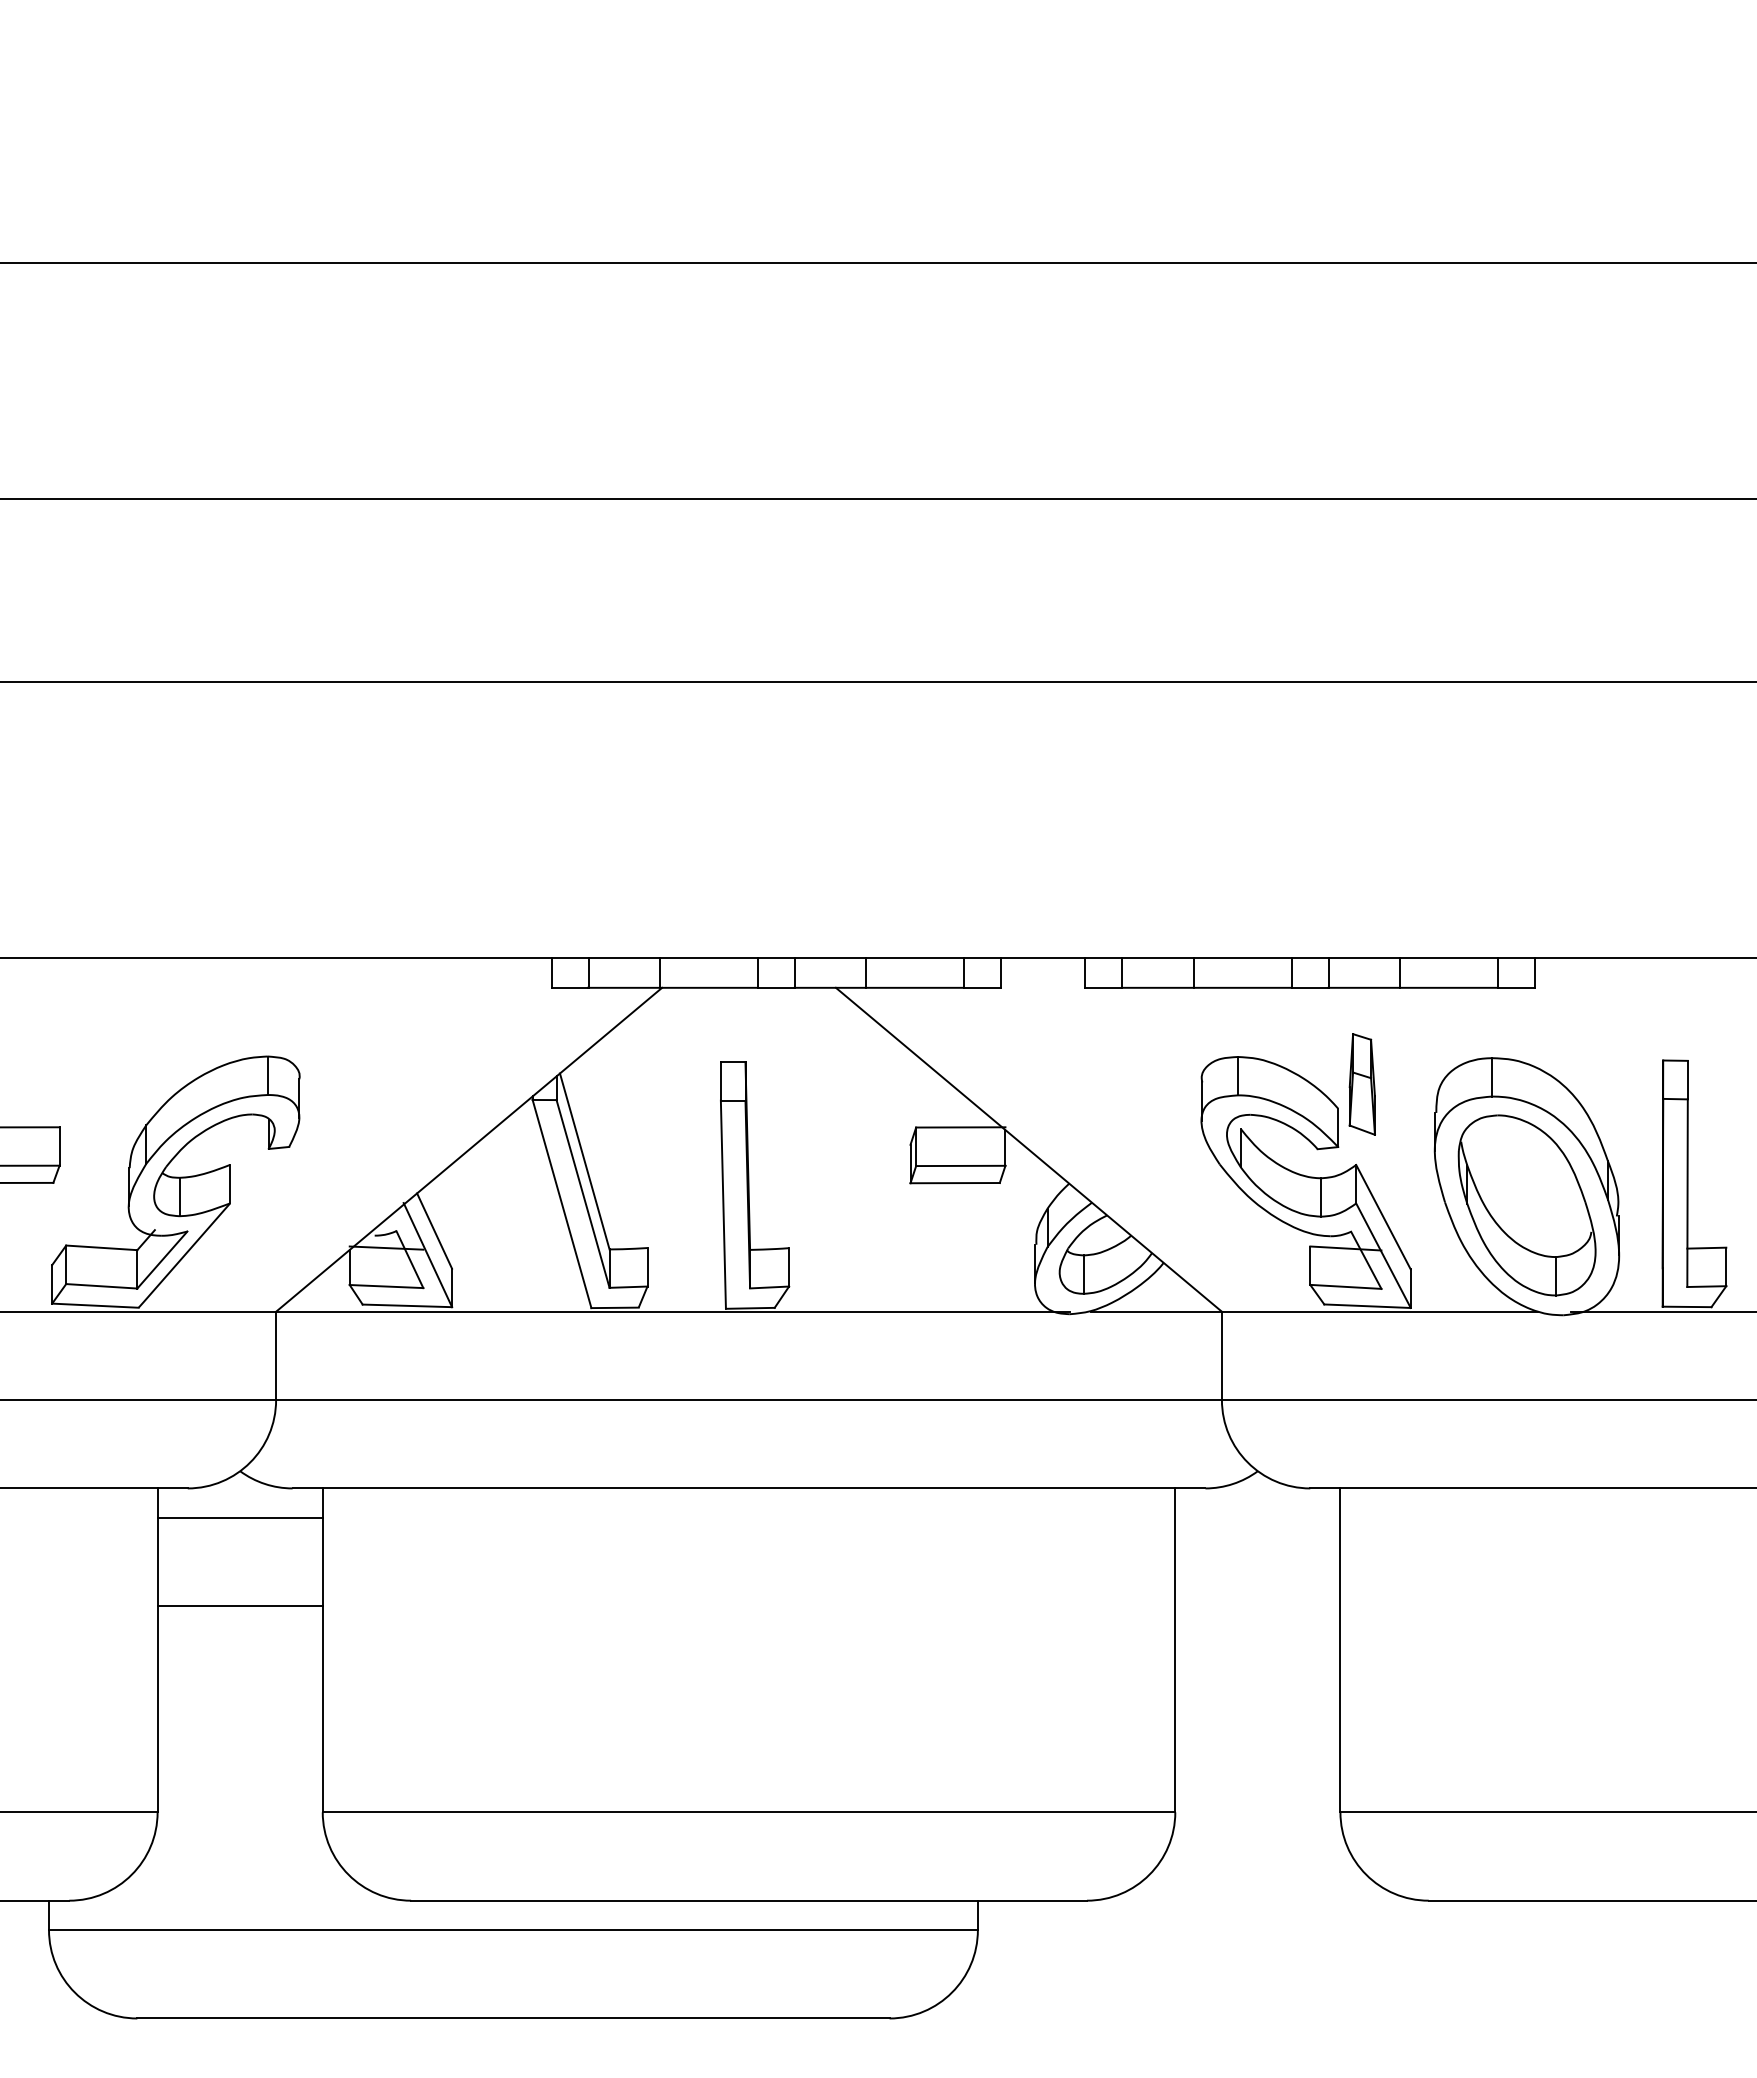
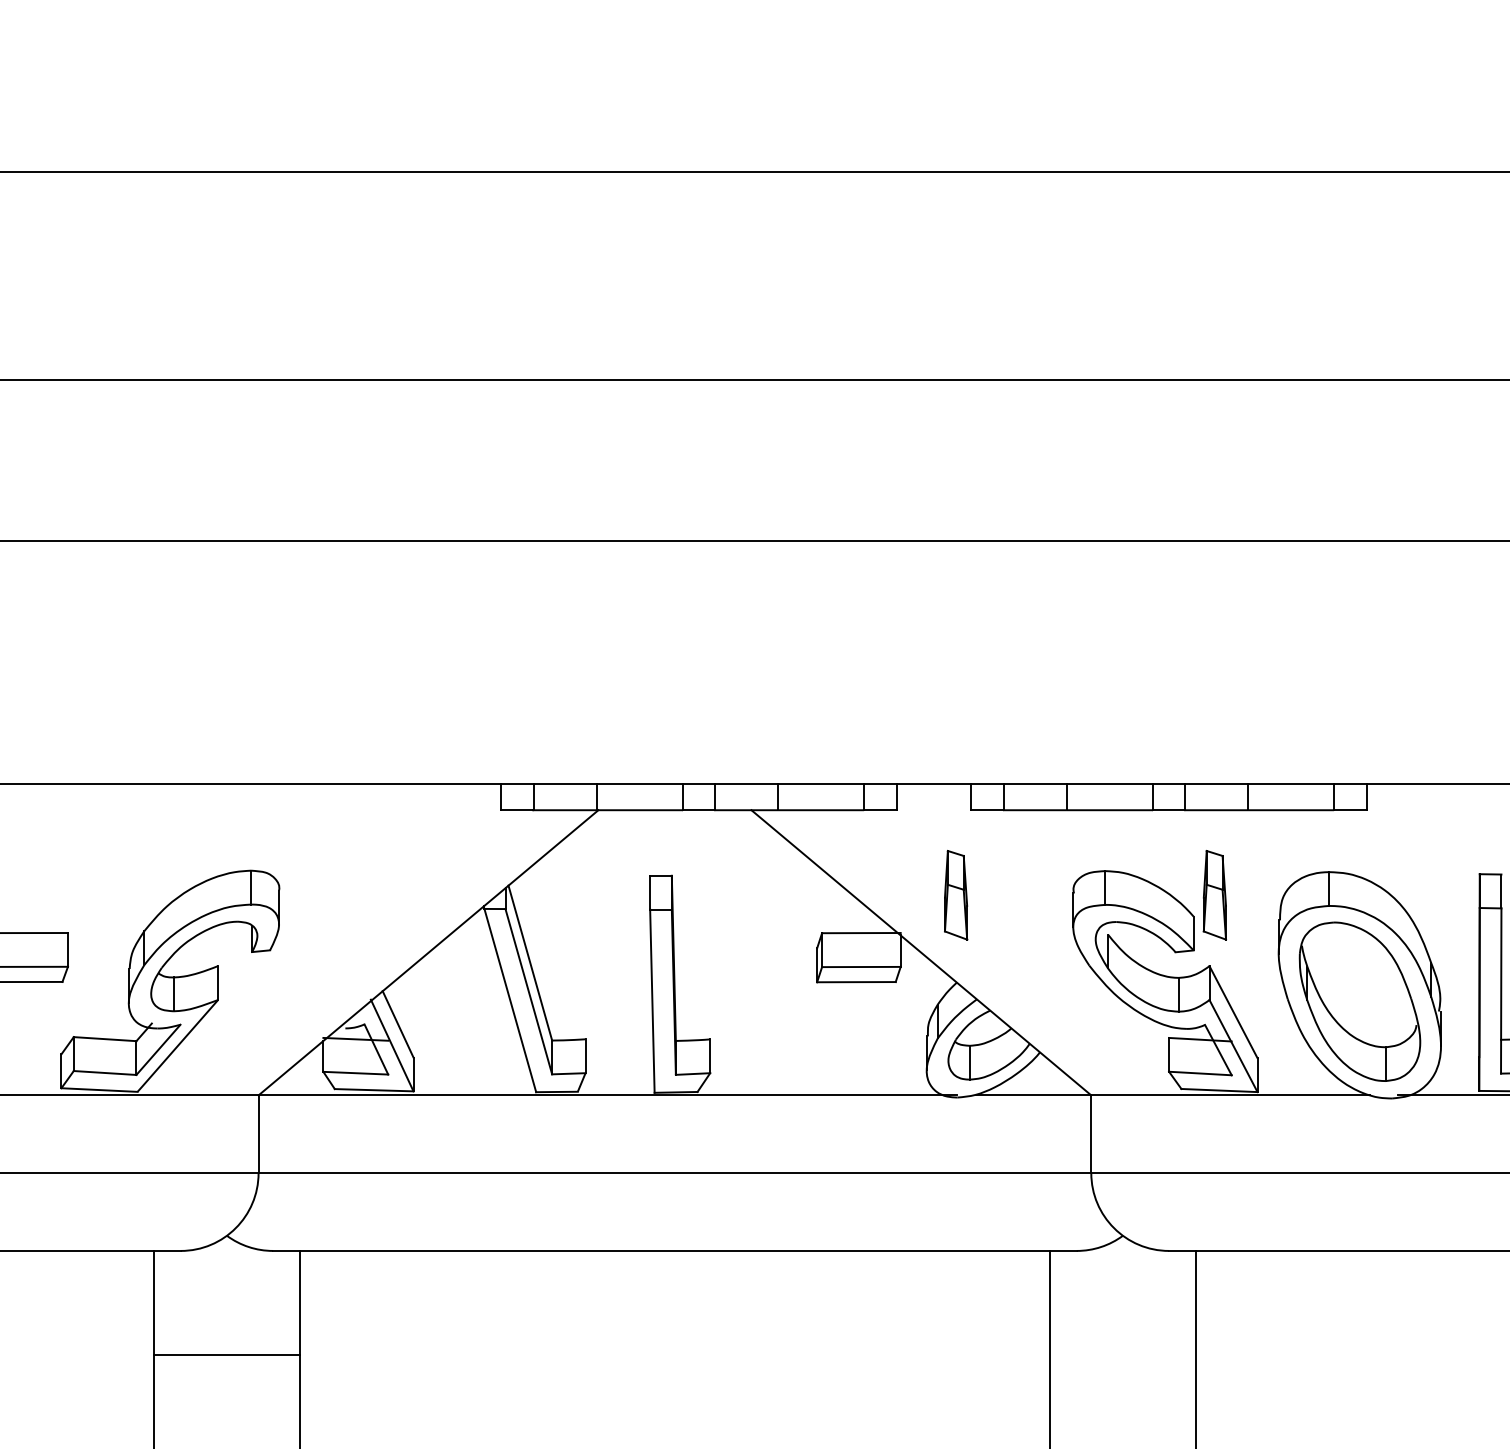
part: (1067, 1084) -> (955, 895), added
line: (239, 1517) -> (226, 1276), removed

